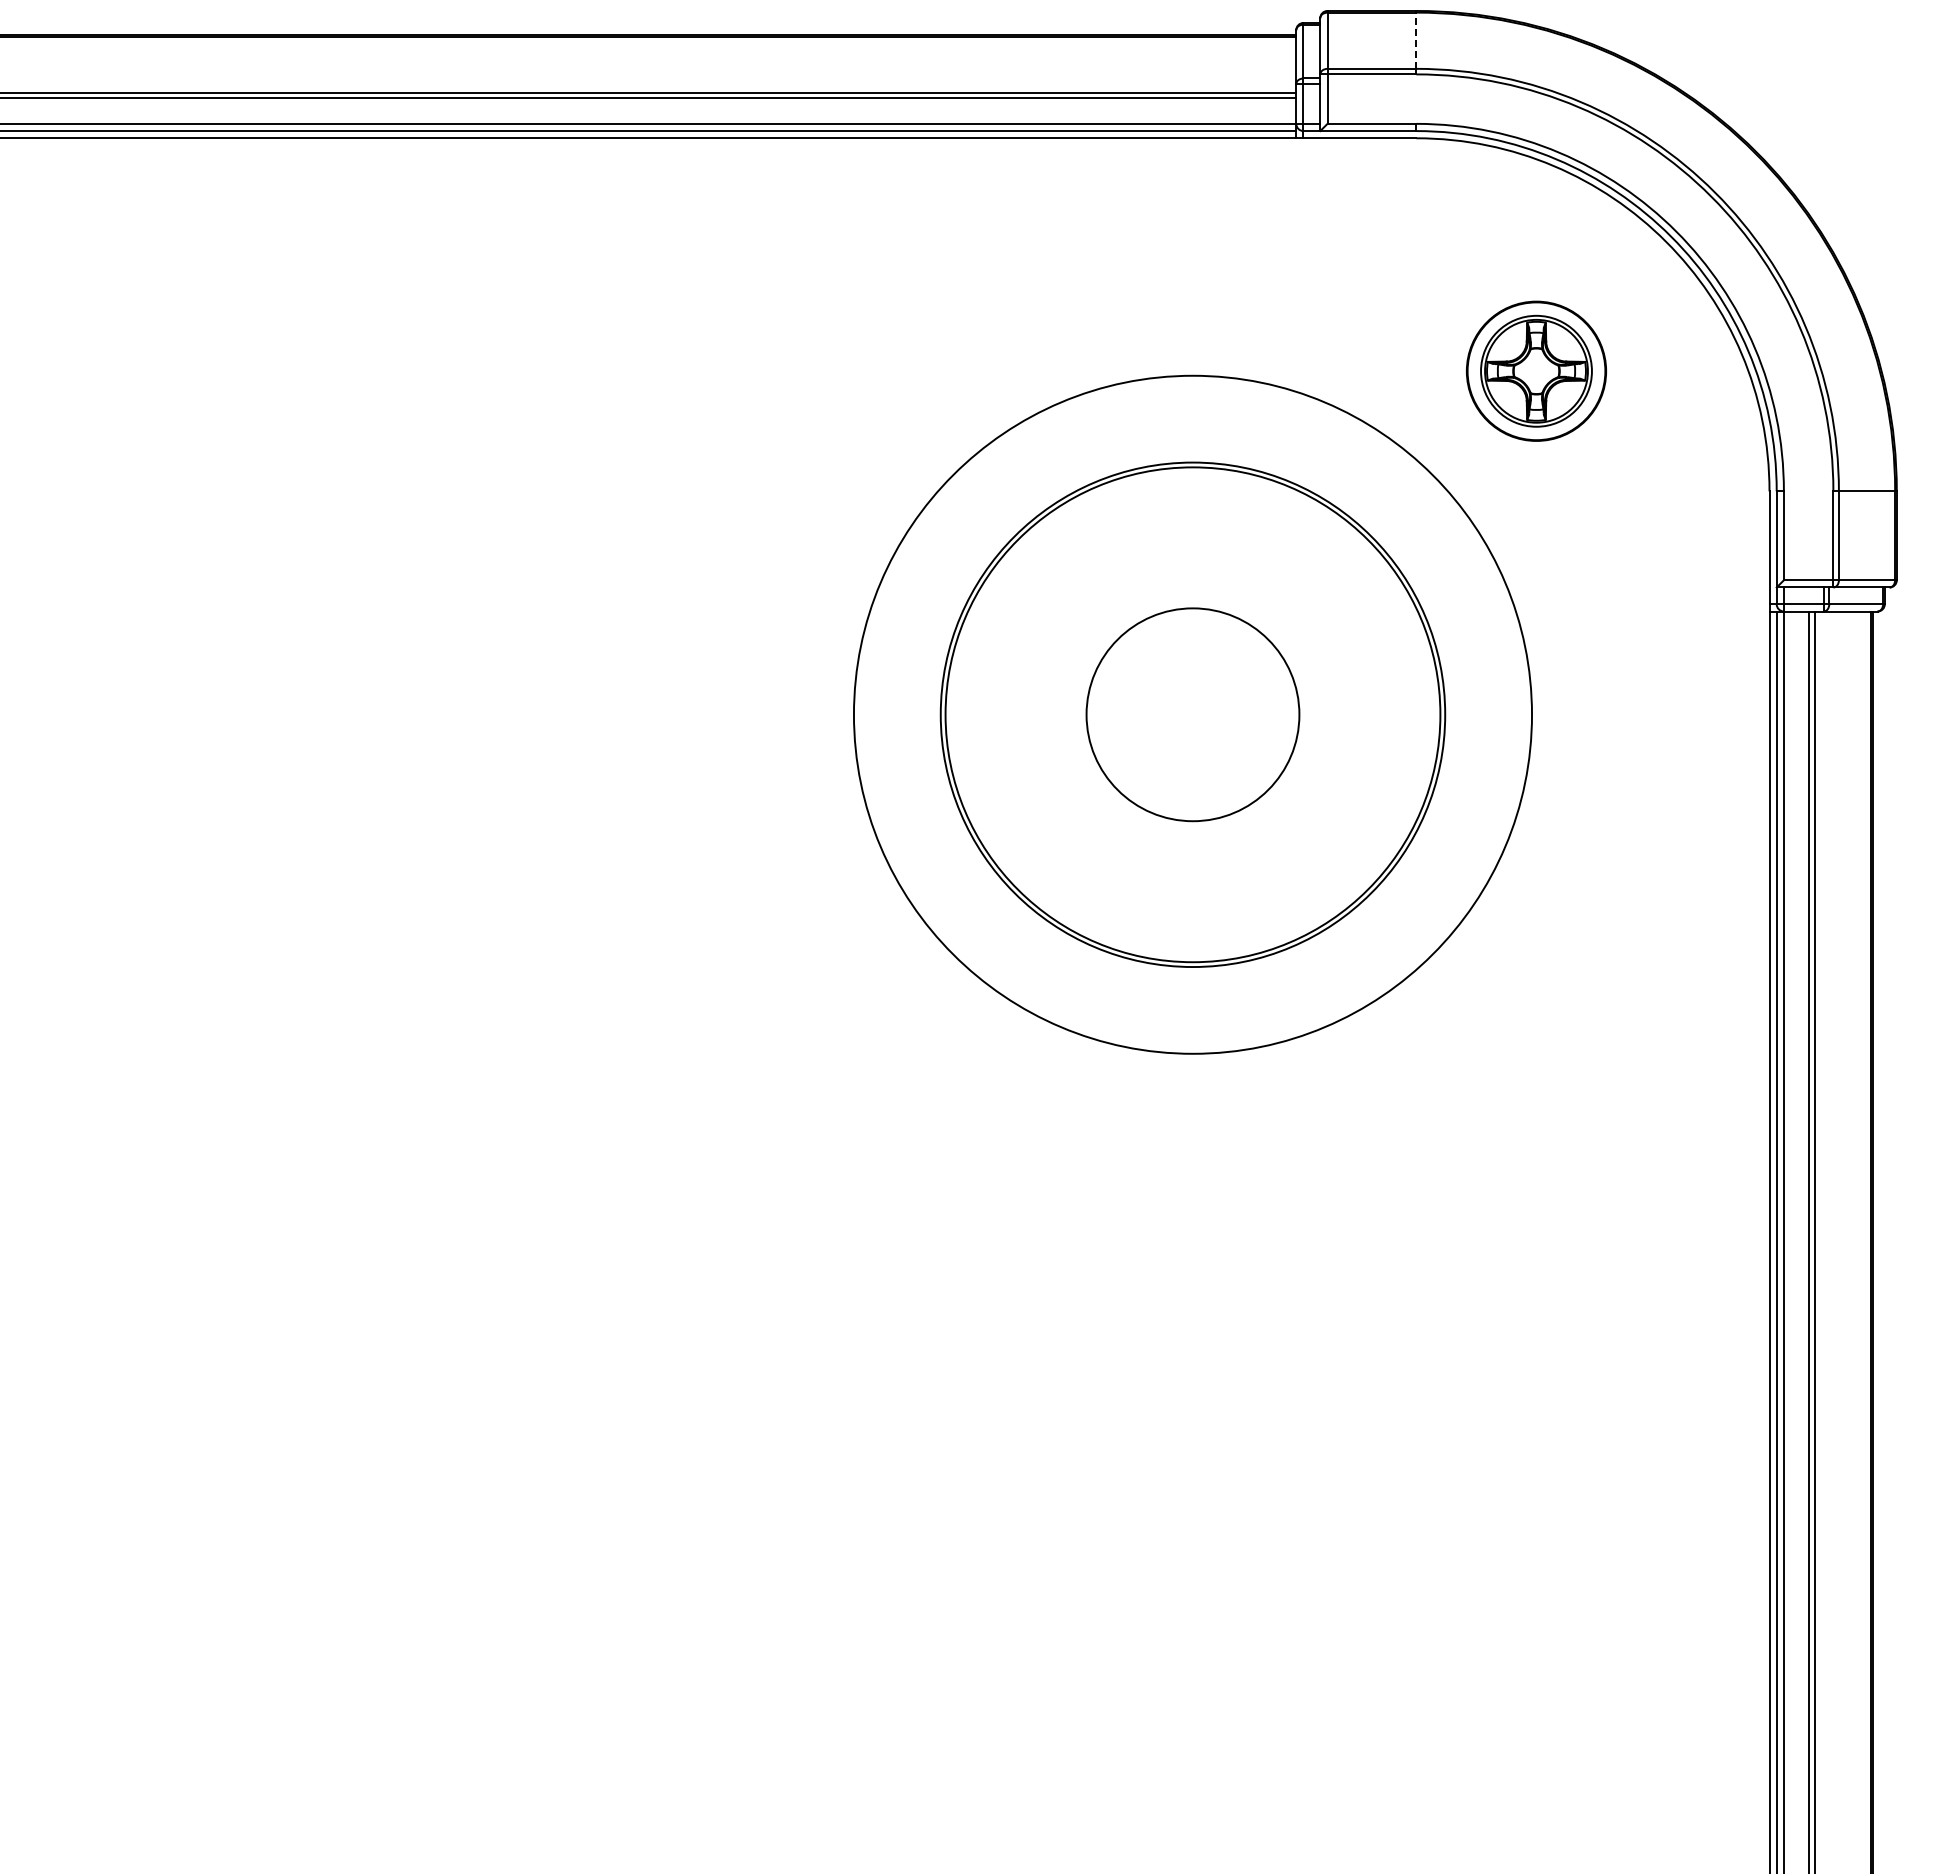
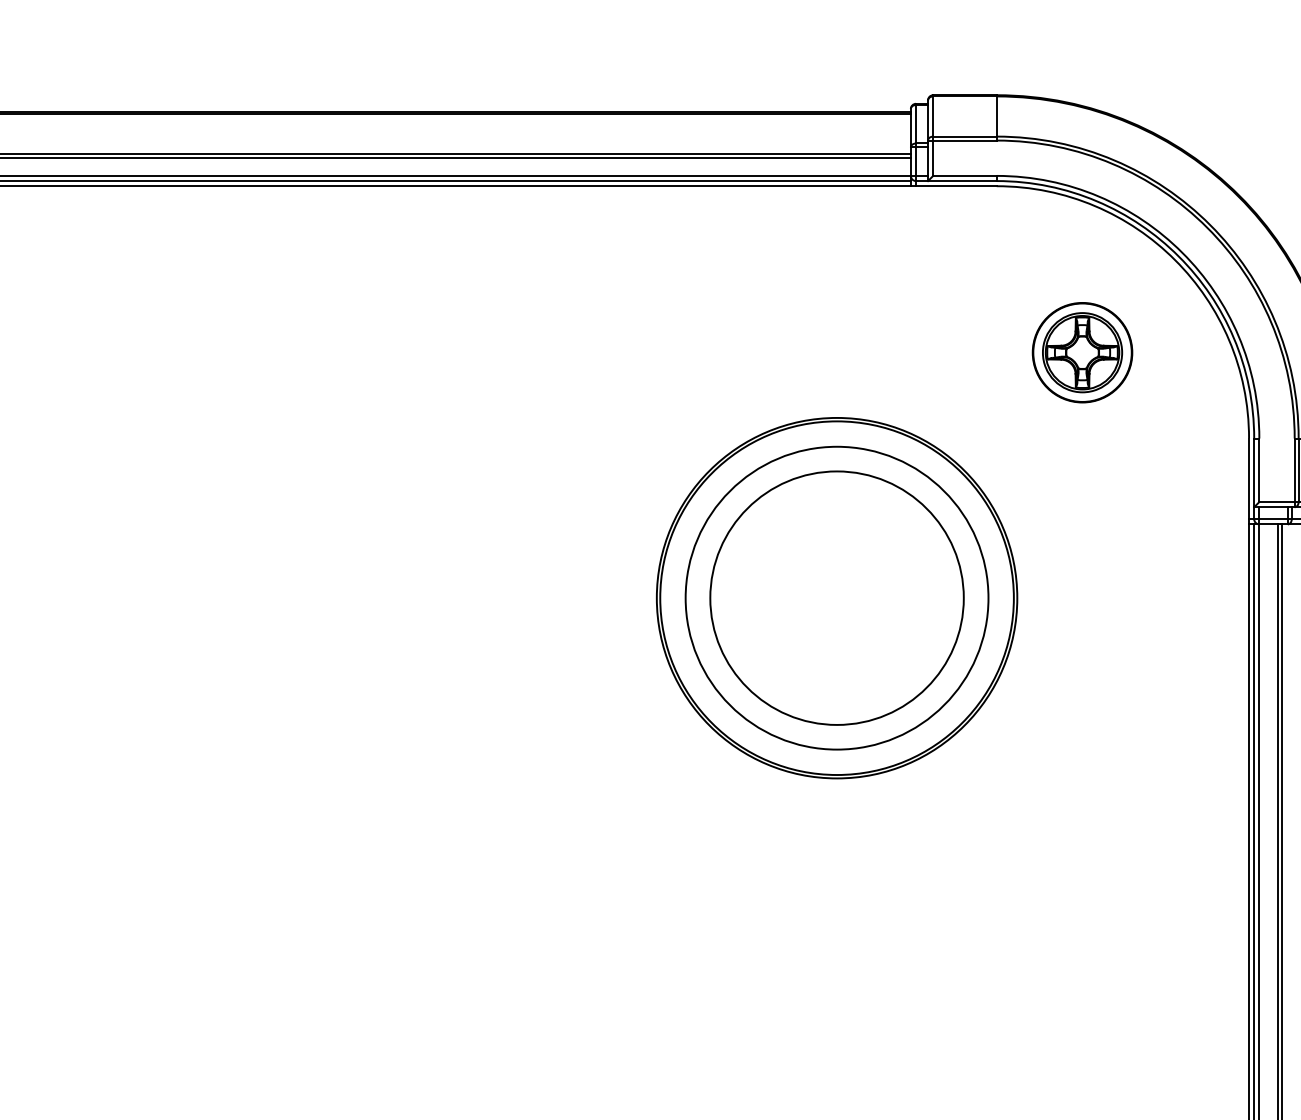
line: (1416, 40) -> (996, 116), dashed -> solid
circle: (1192, 714) -> (836, 597), size x0.62
circle: (1192, 714) -> (836, 597), size x1.67

